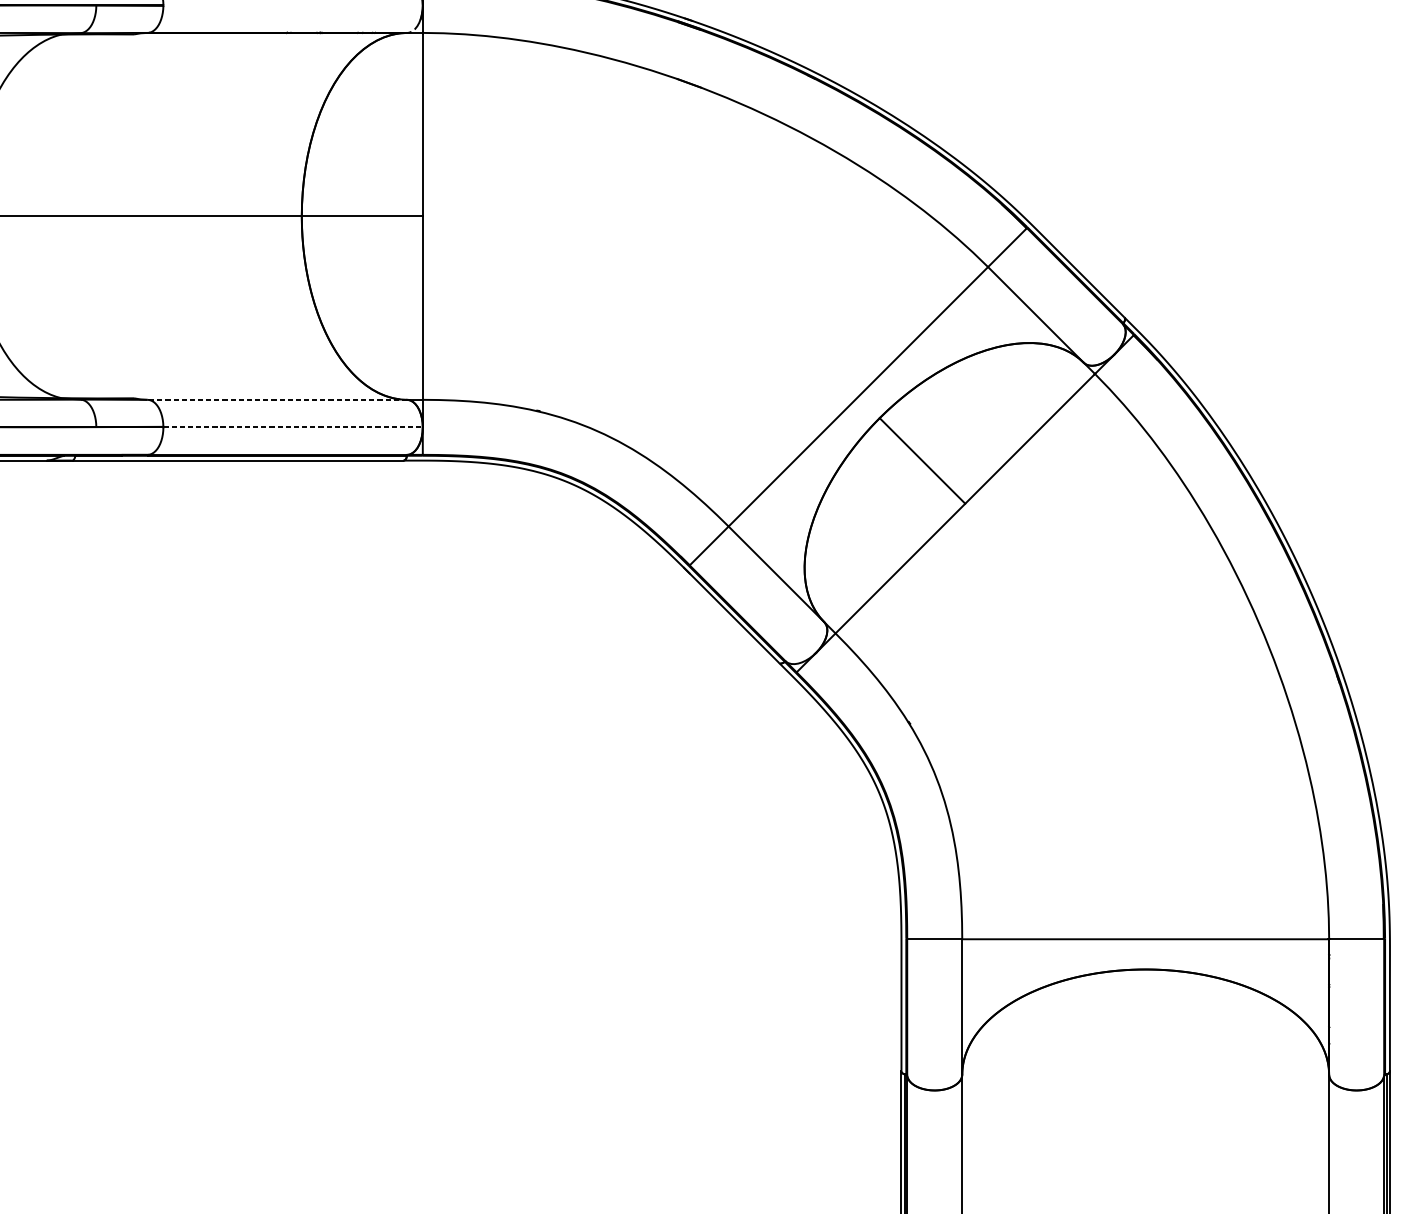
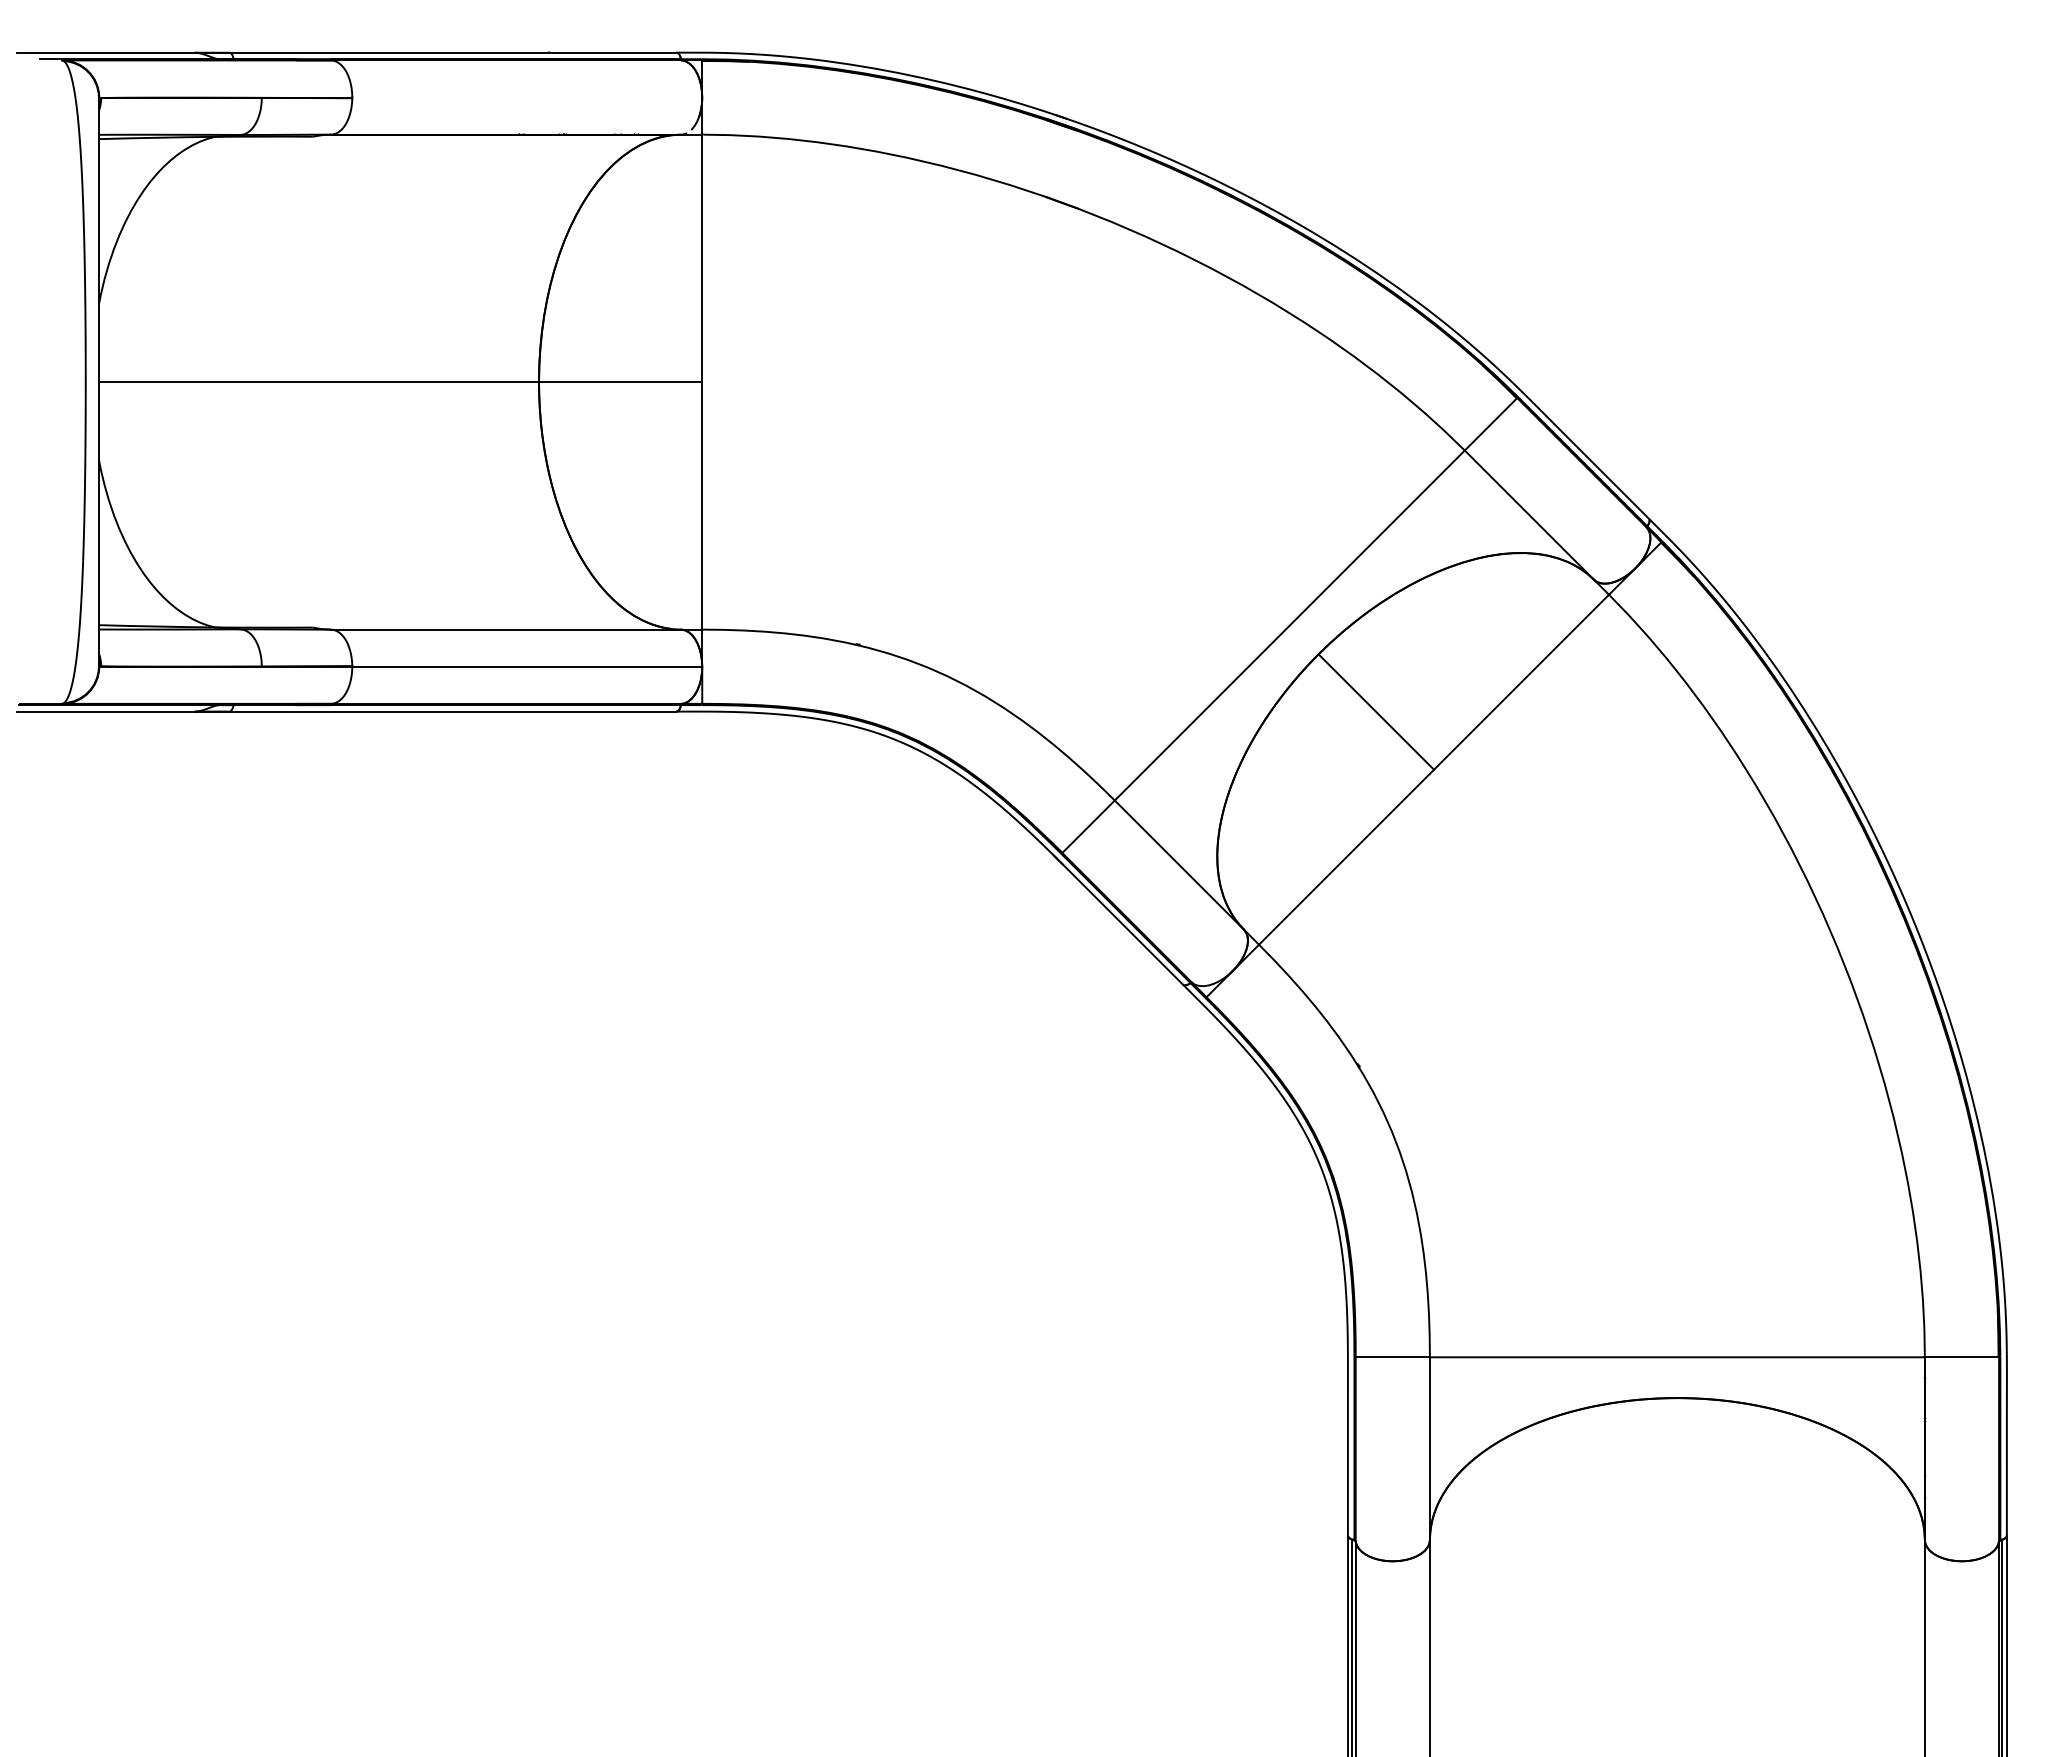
line: (276, 399) -> (505, 629), dashed -> solid
line: (293, 427) -> (527, 666), dashed -> solid

